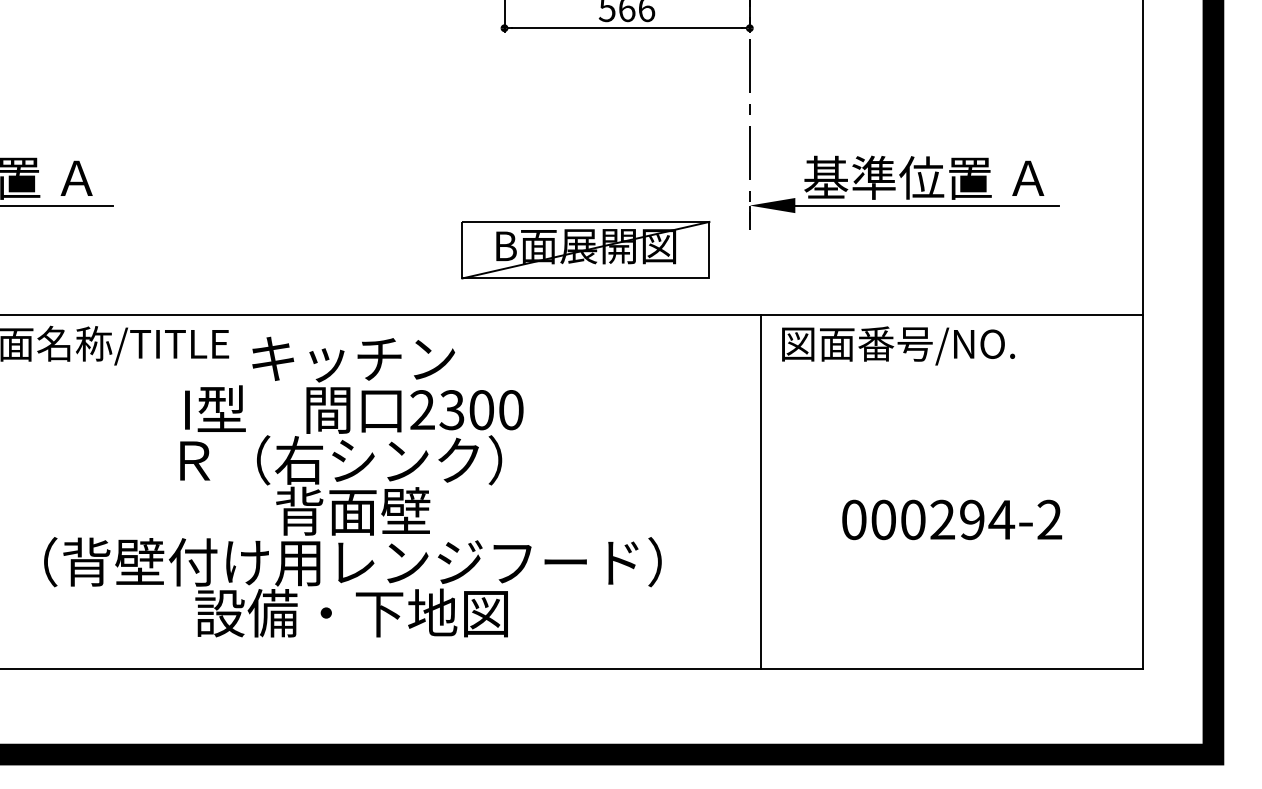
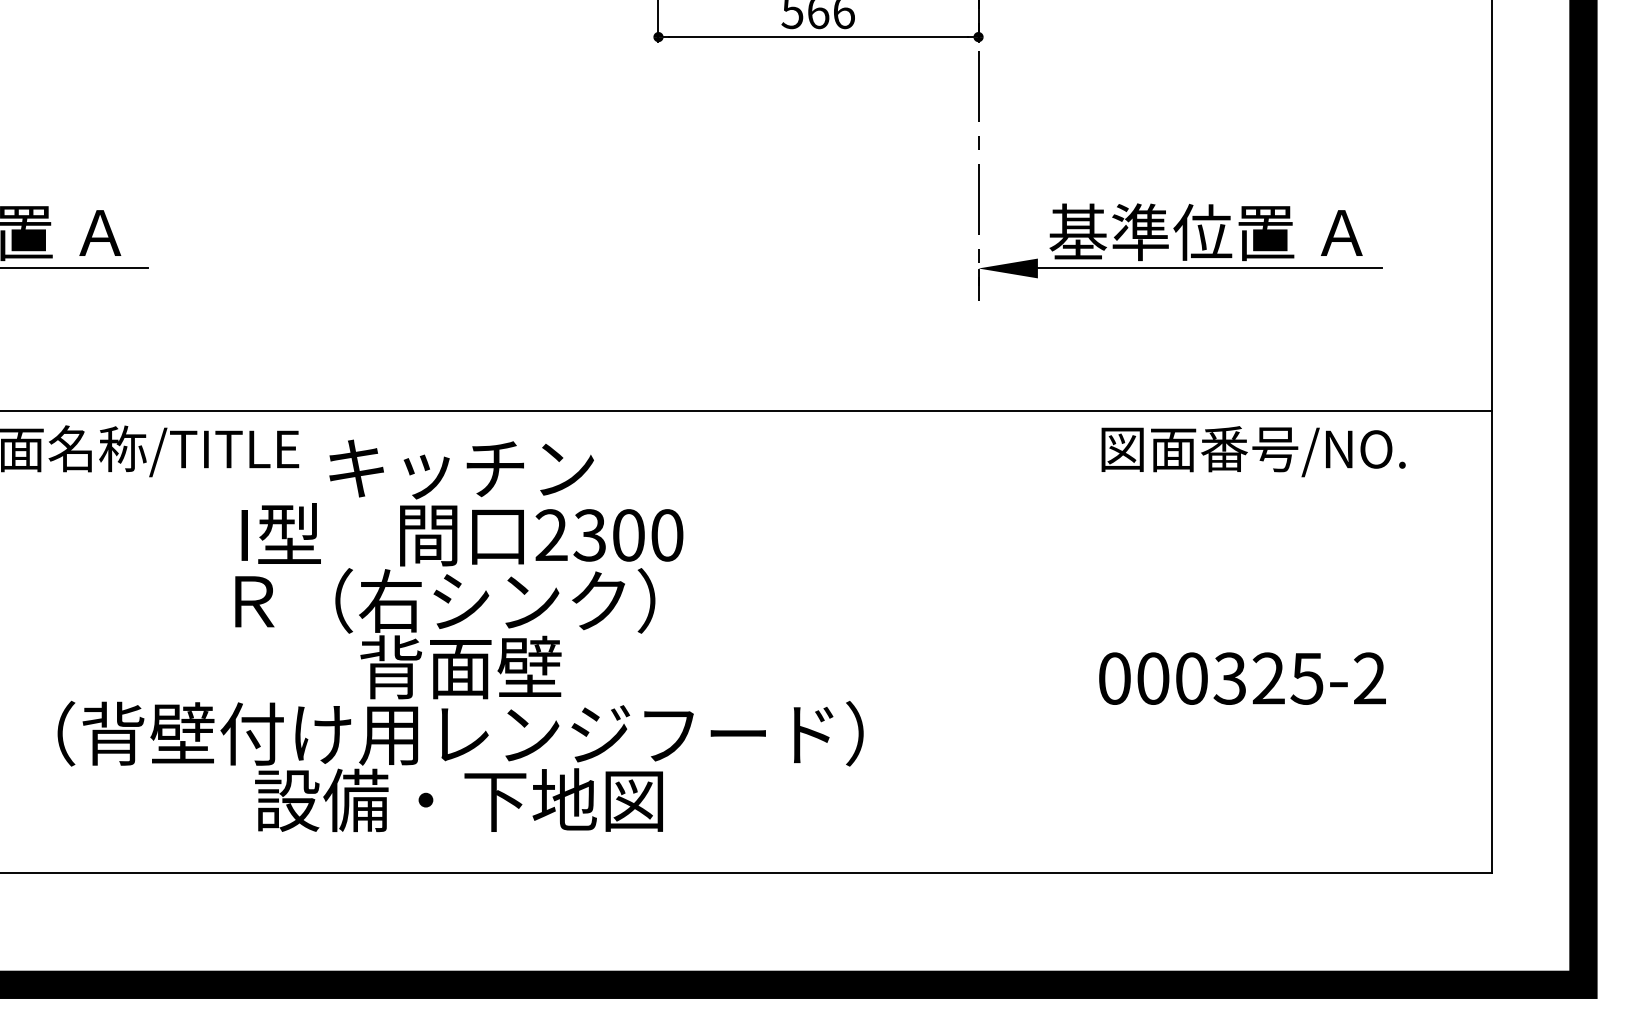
part: (585, 250) -> (764, 326), removed
text: (898, 345) -> (1253, 451), moved
line: (761, 491) -> (993, 641), removed
text: (972, 519) -> (1268, 678), 000294-2 -> 000325-2

